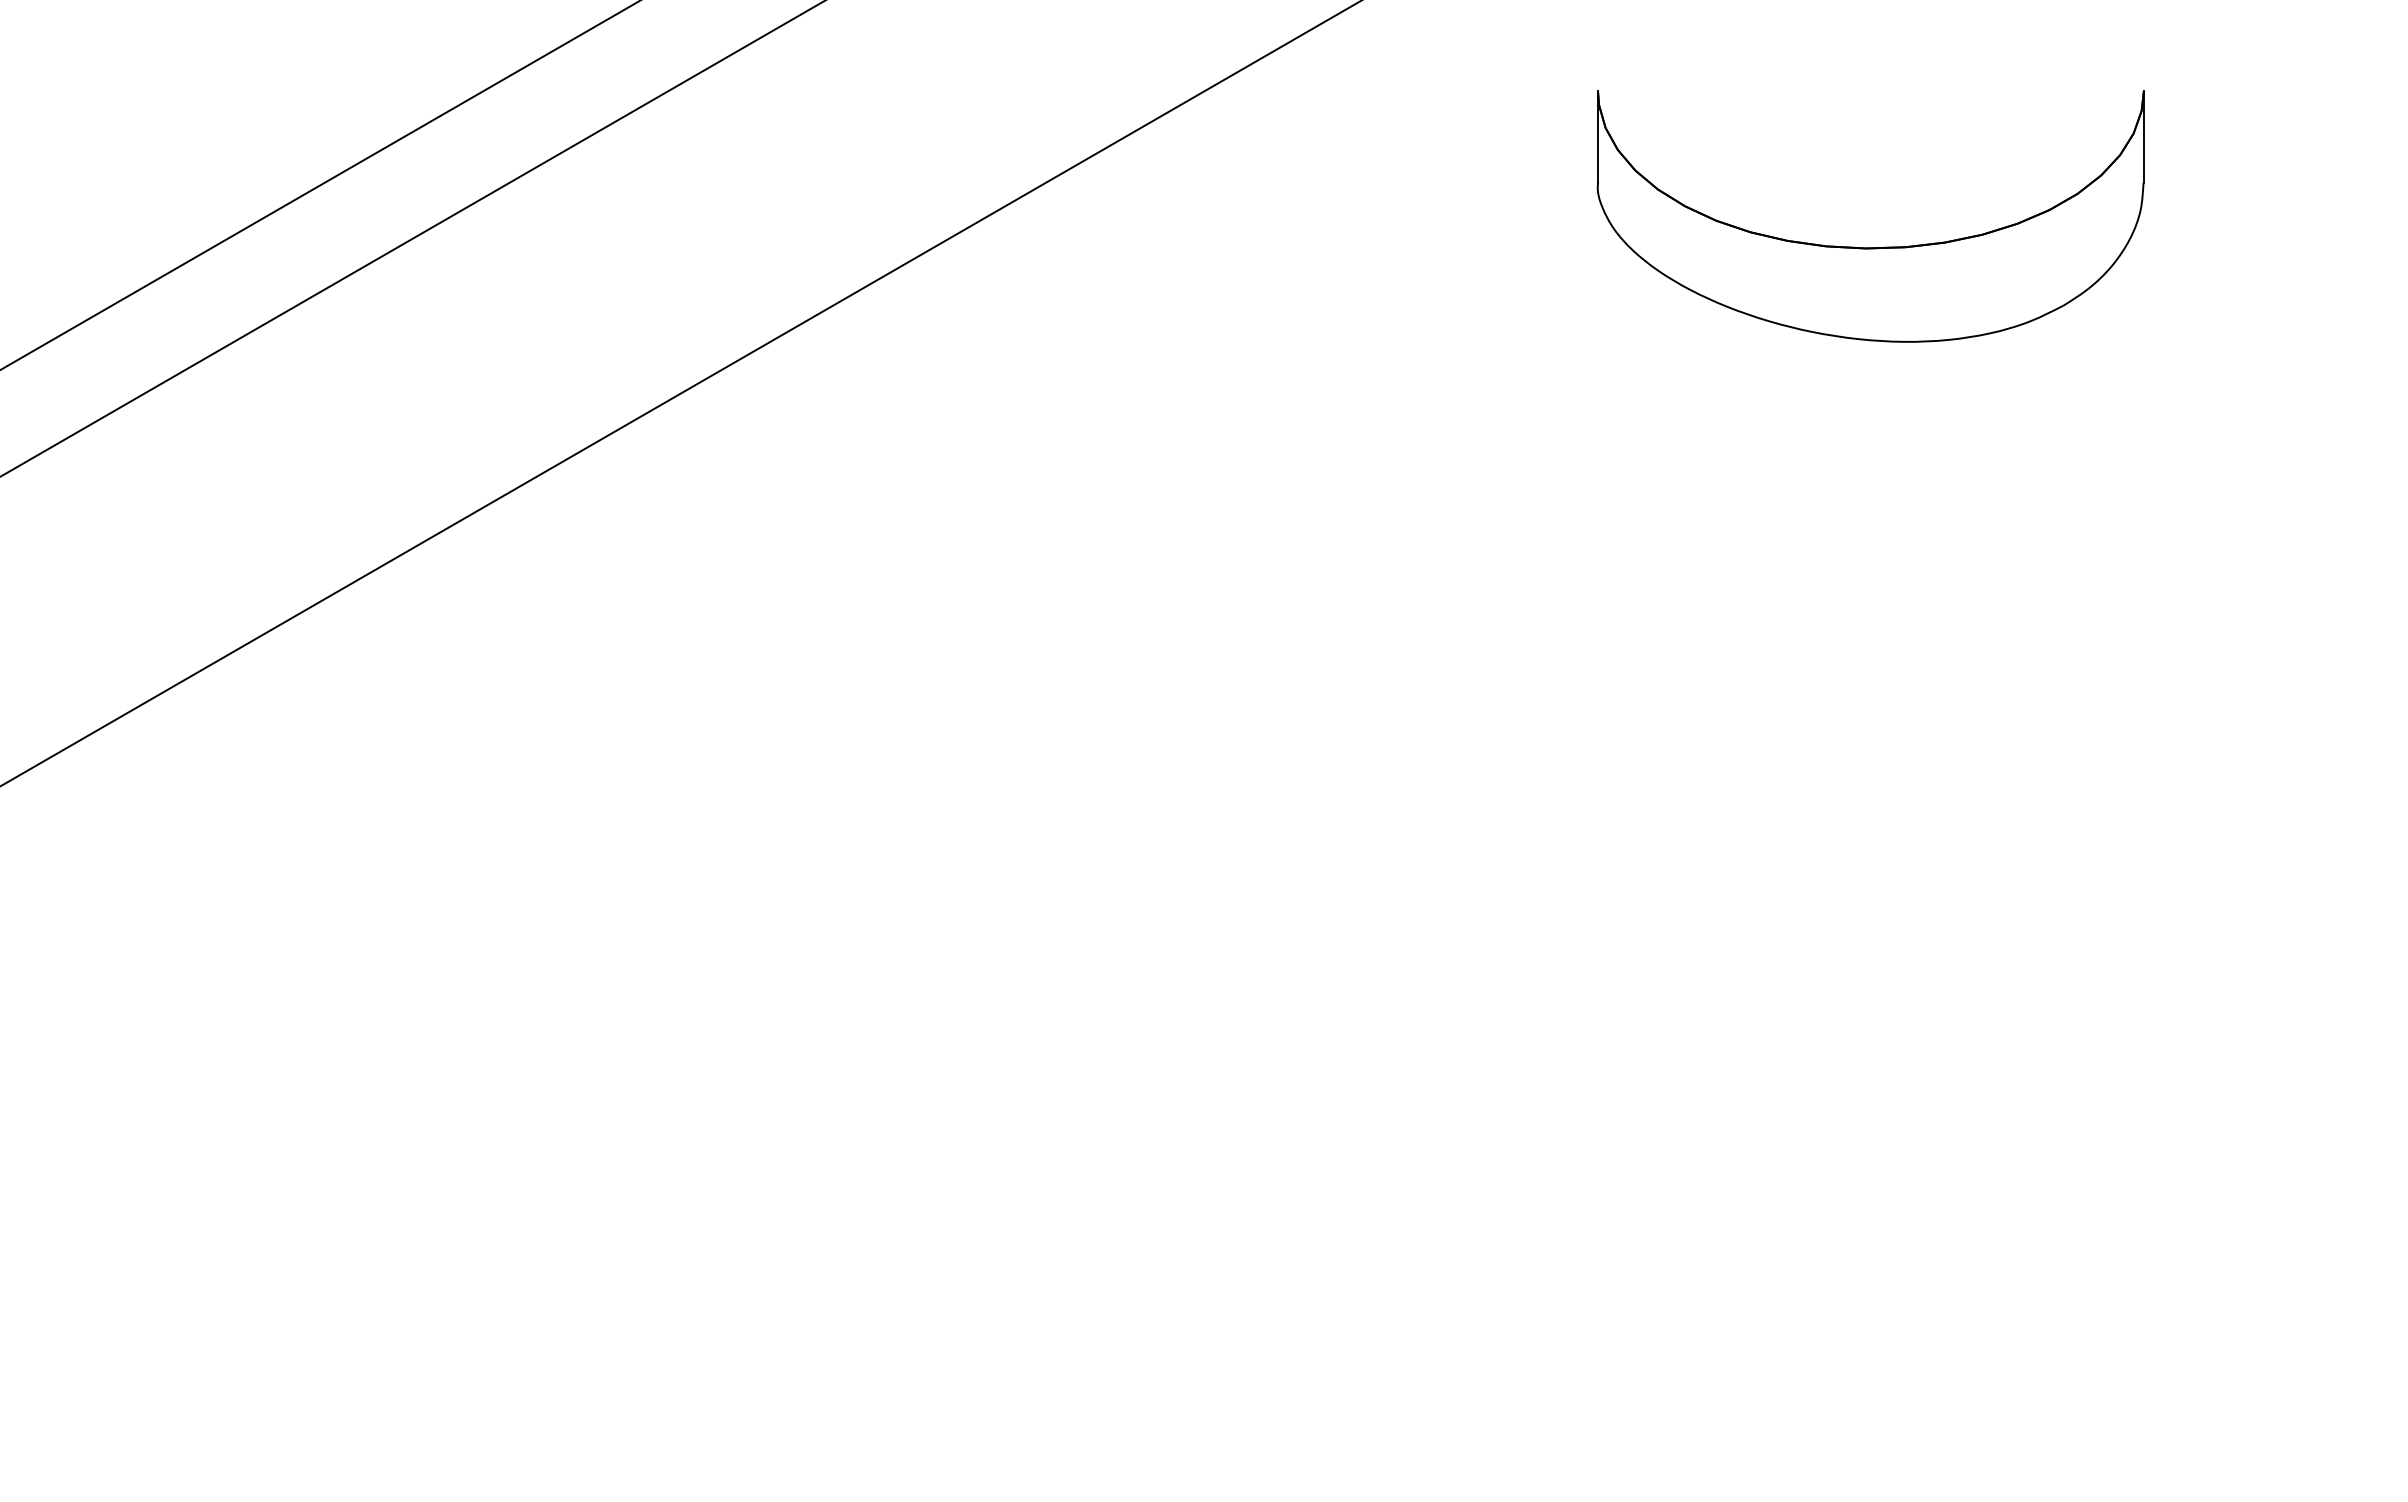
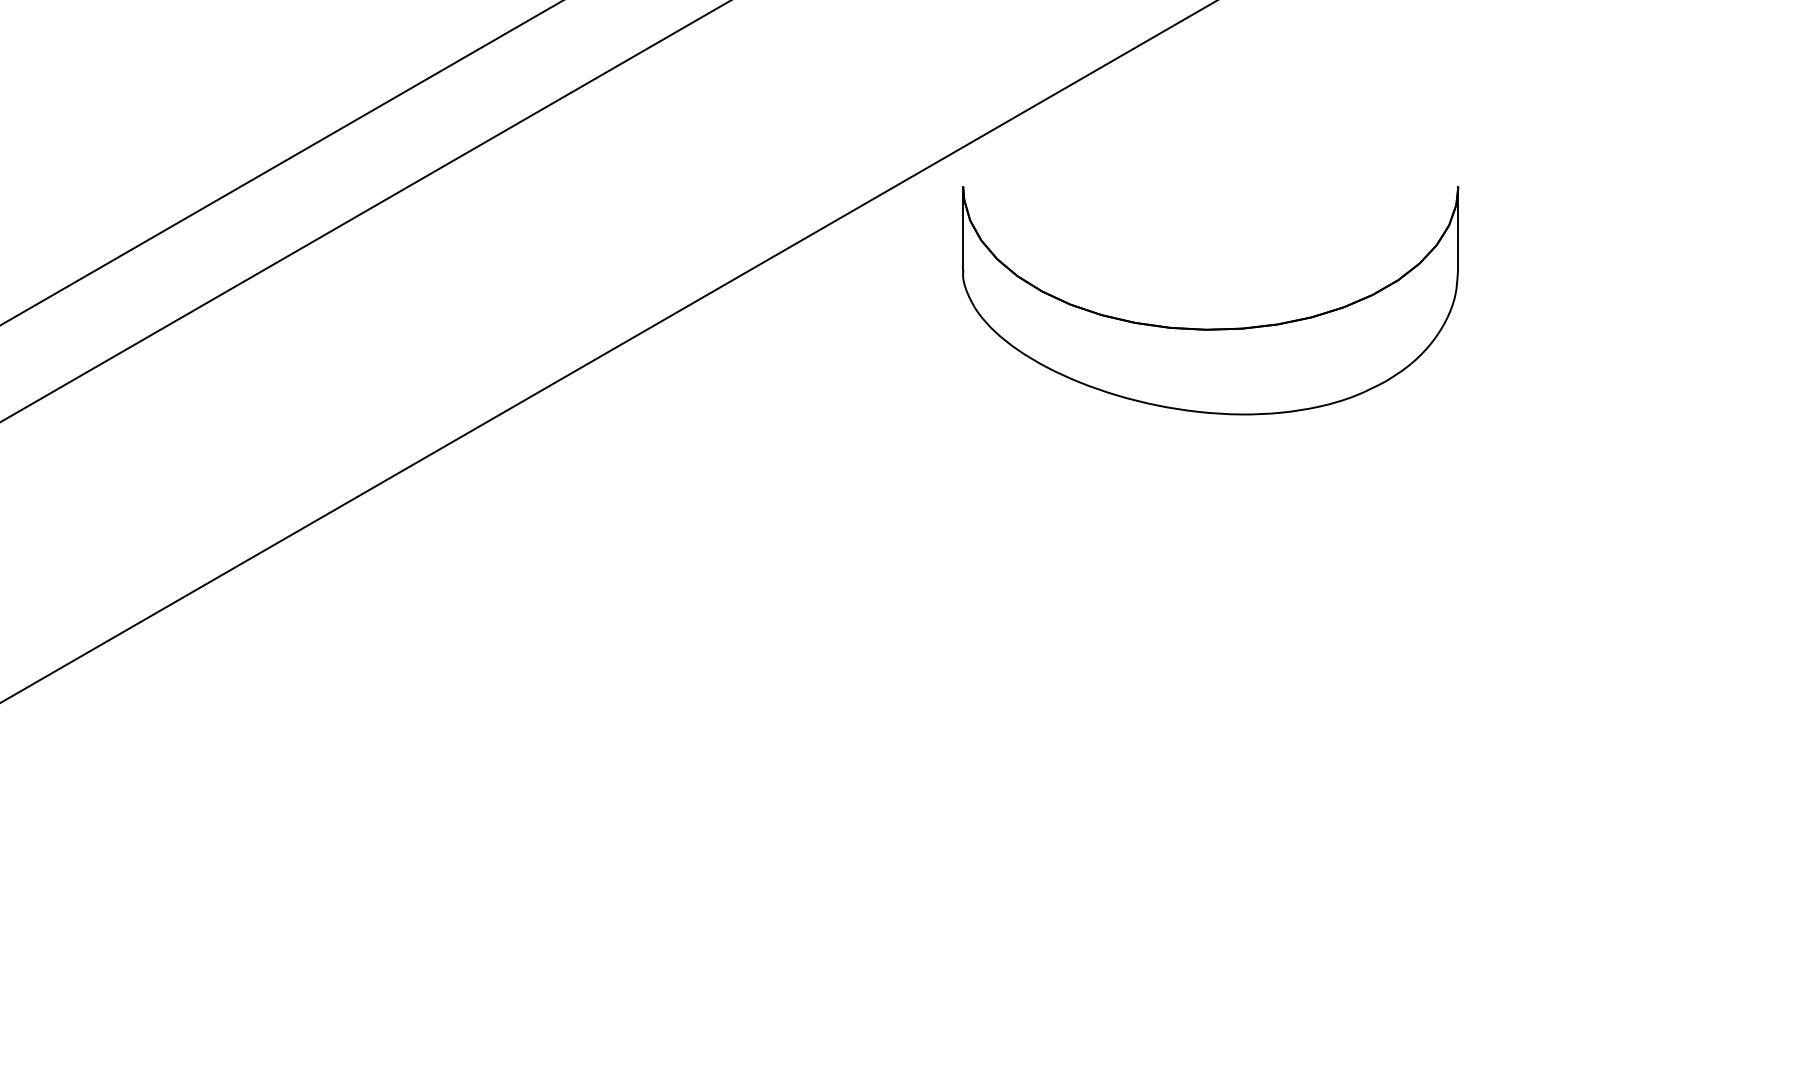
part: (1870, 247) -> (1210, 328), moved

